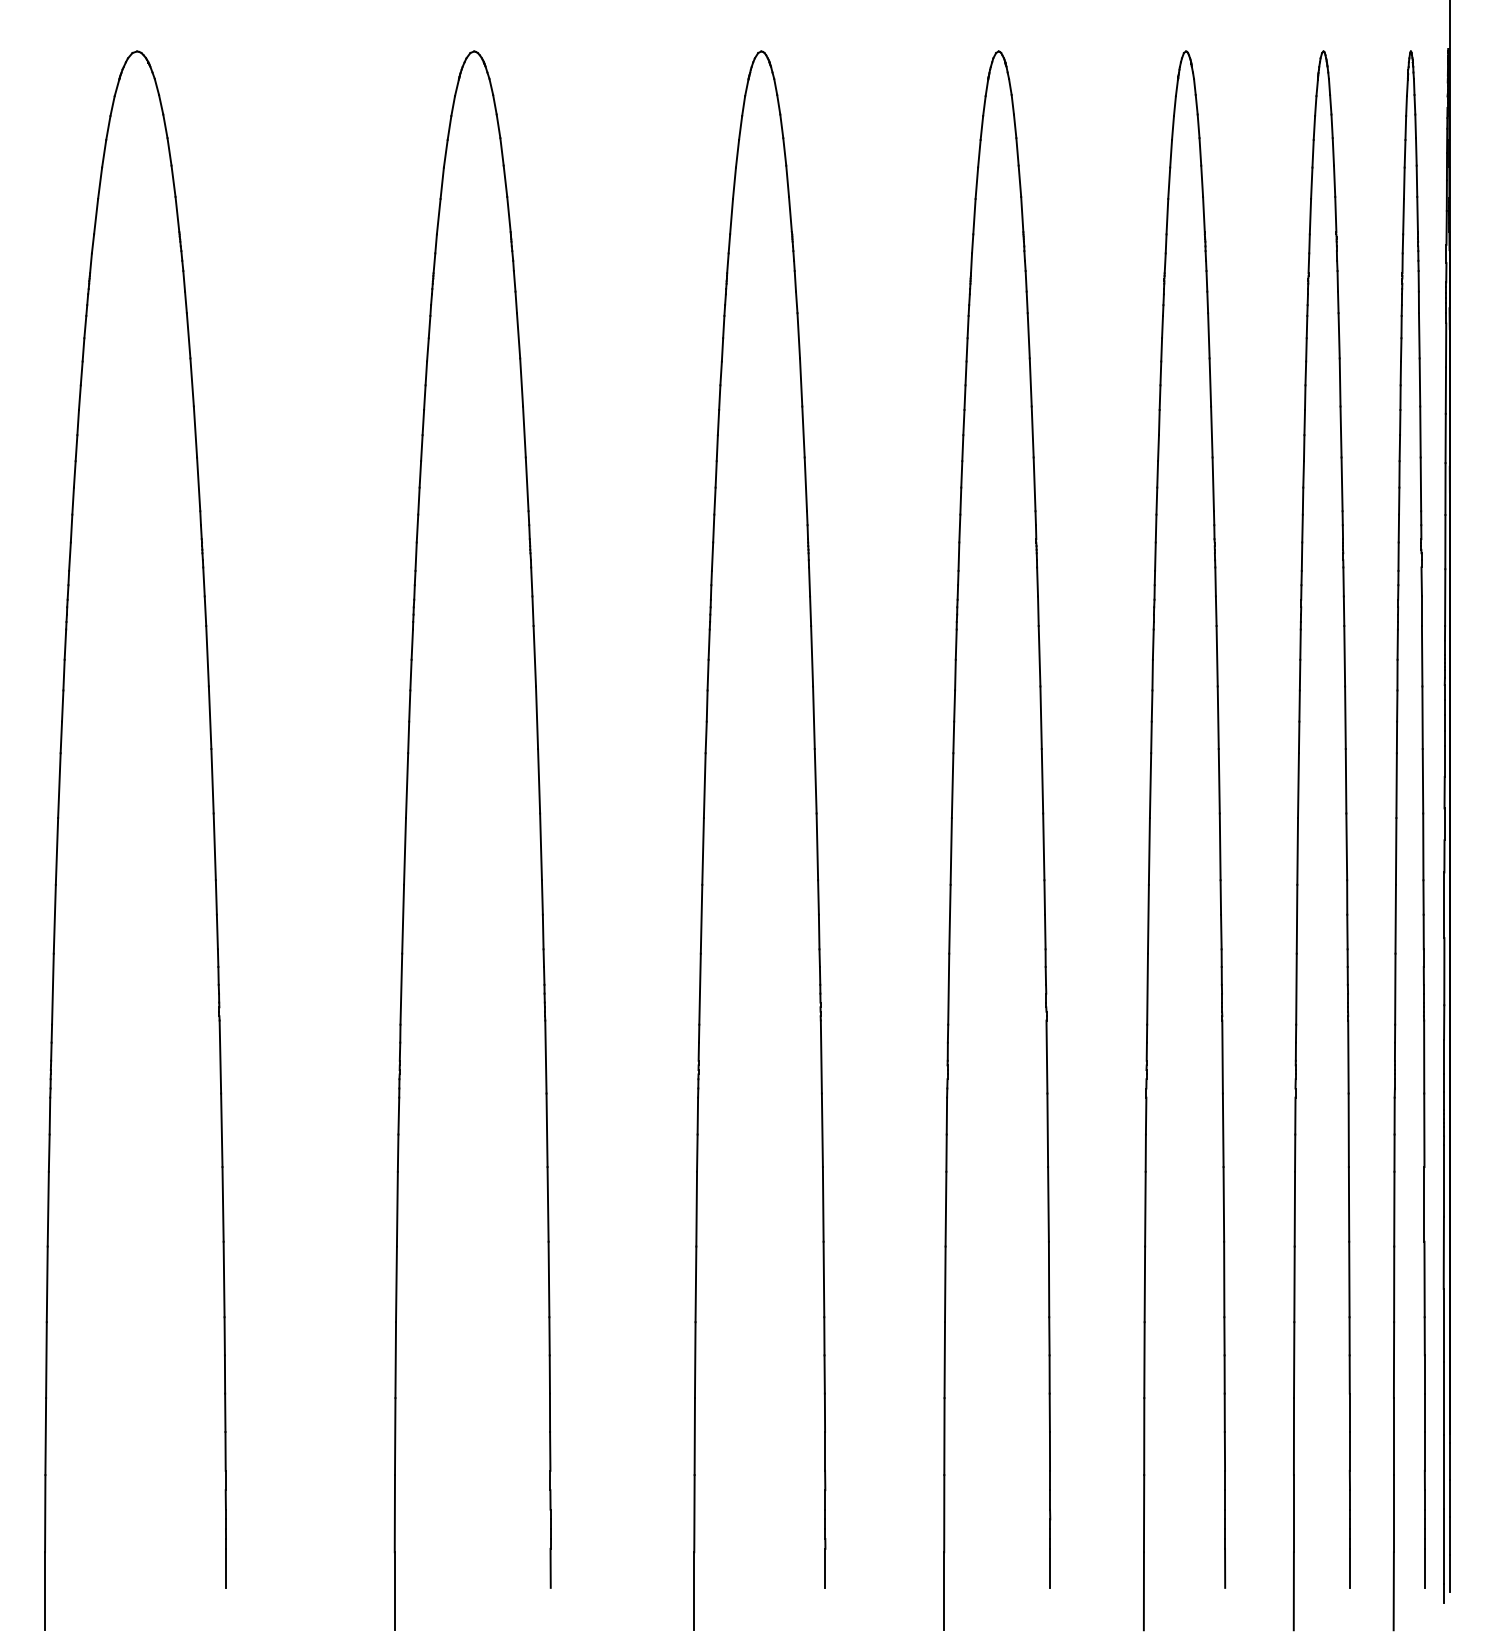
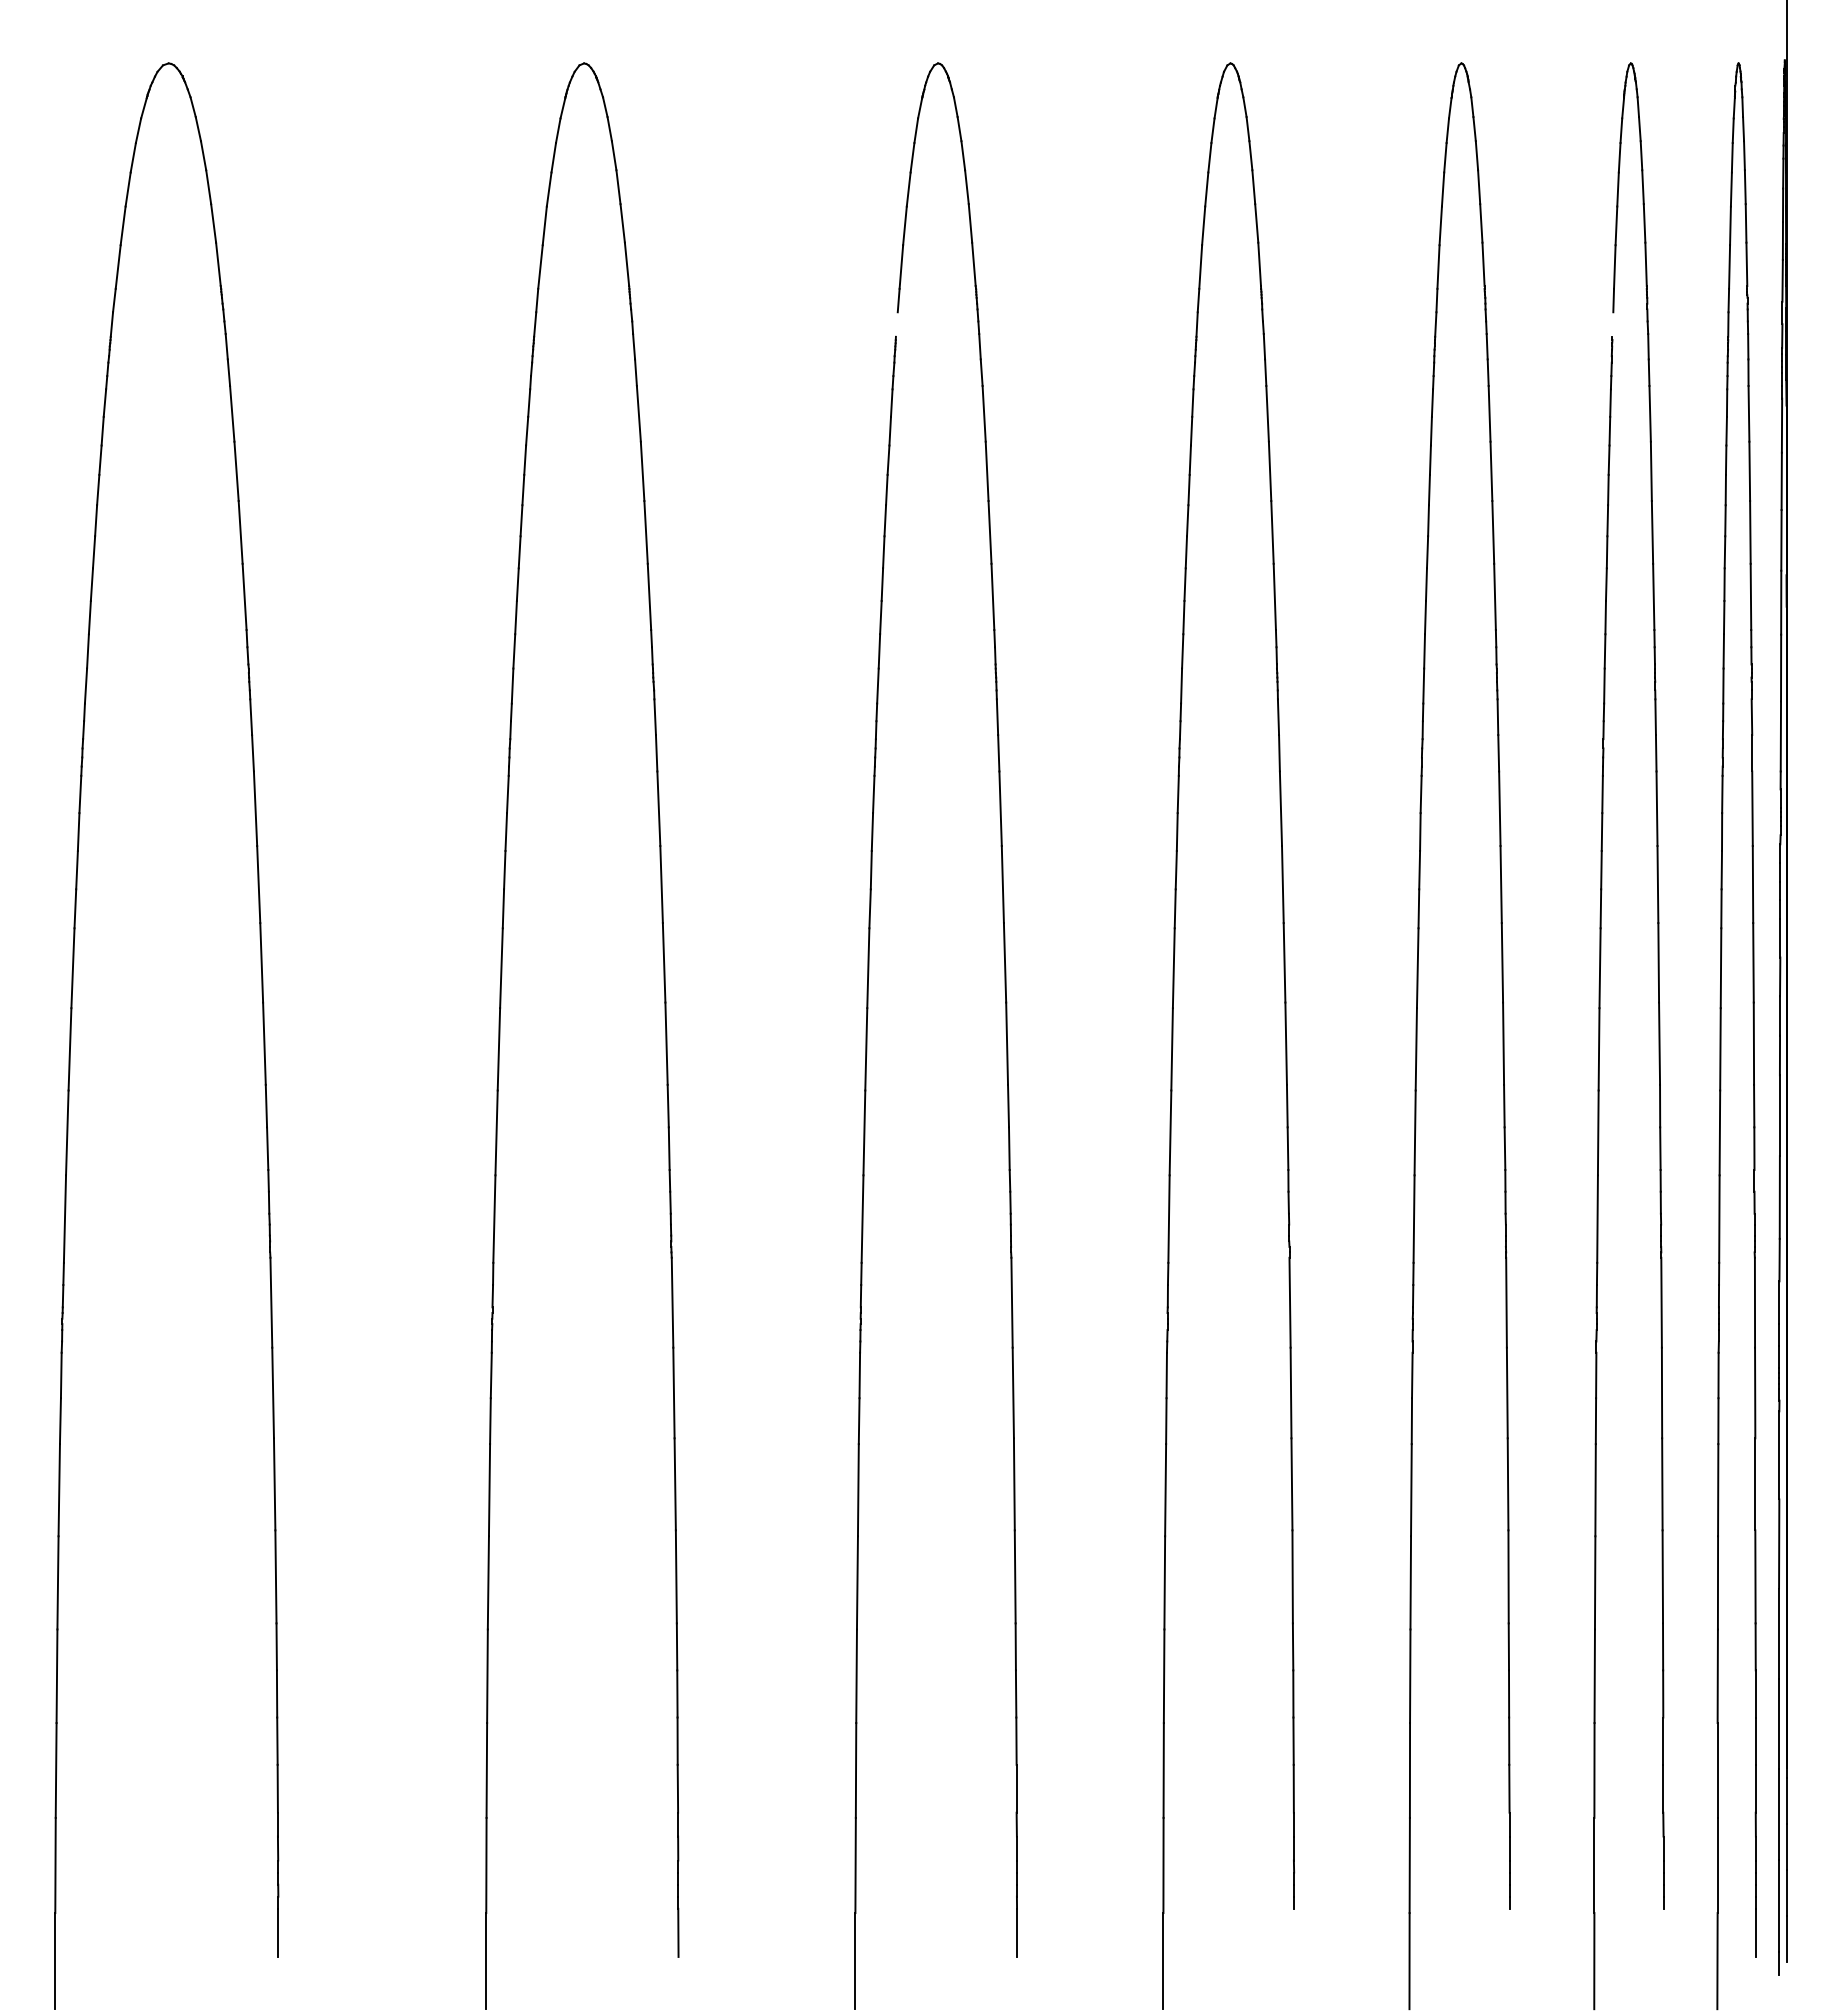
line: (727, 263) -> (896, 324), removed
line: (1308, 263) -> (1612, 324), removed
line: (1050, 1568) -> (1294, 1932), removed
line: (1225, 1568) -> (1509, 1932), removed
line: (1349, 1568) -> (1663, 1932), removed

